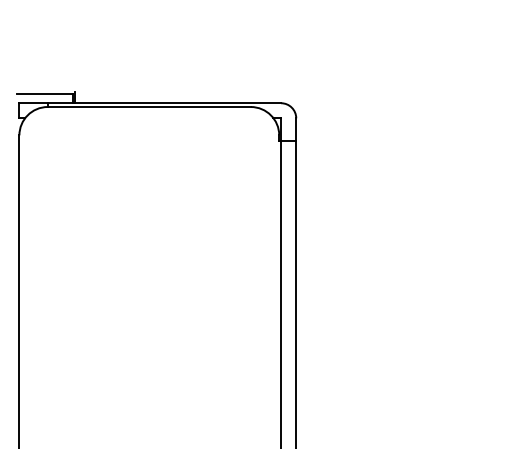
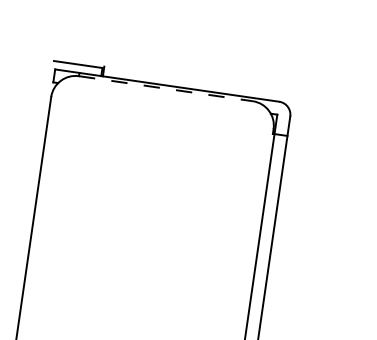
line: (149, 107) -> (166, 89), solid -> dashed

